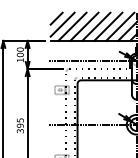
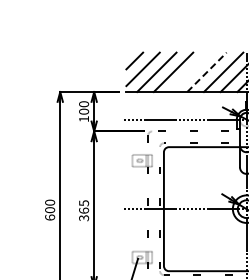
line: (95, 26) -> (189, 72), removed
line: (107, 26) -> (206, 72), solid -> dashed
text: (20, 125) -> (84, 210), 395 -> 365

